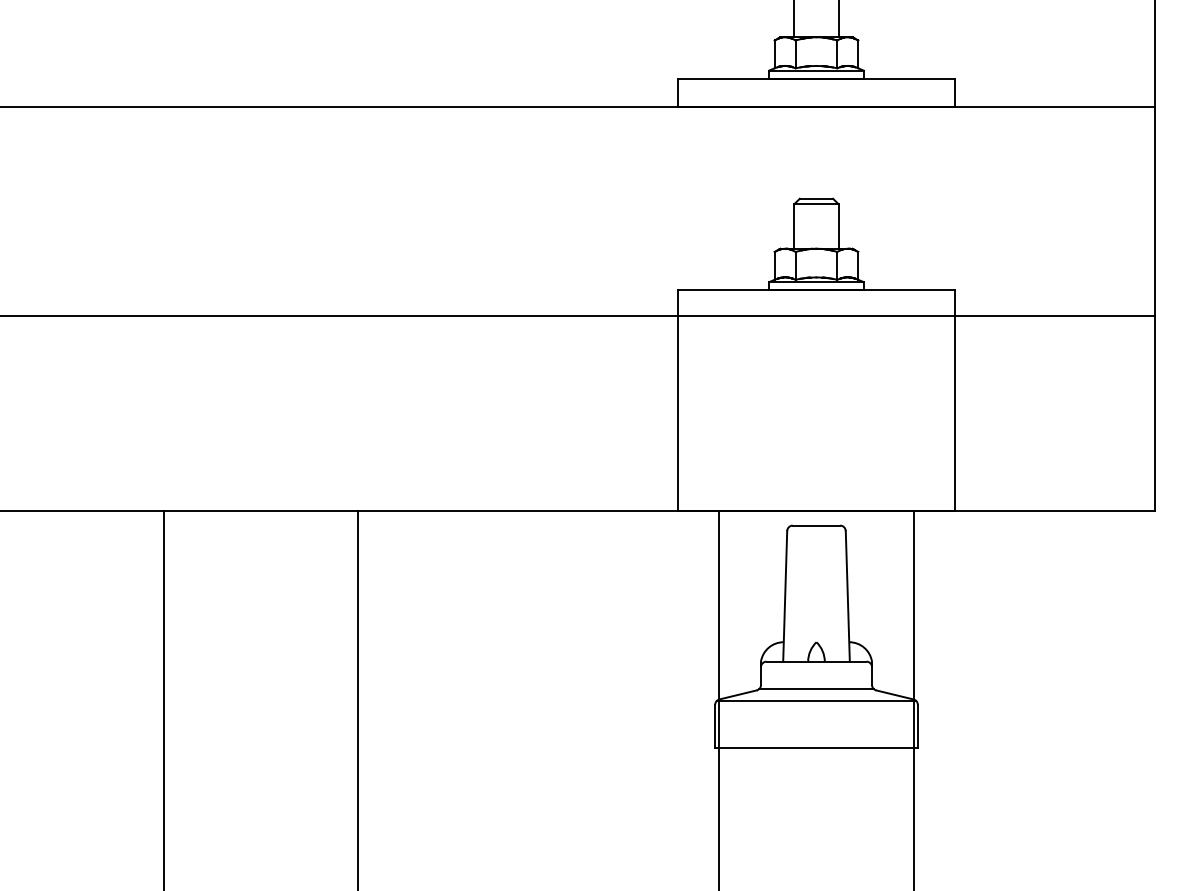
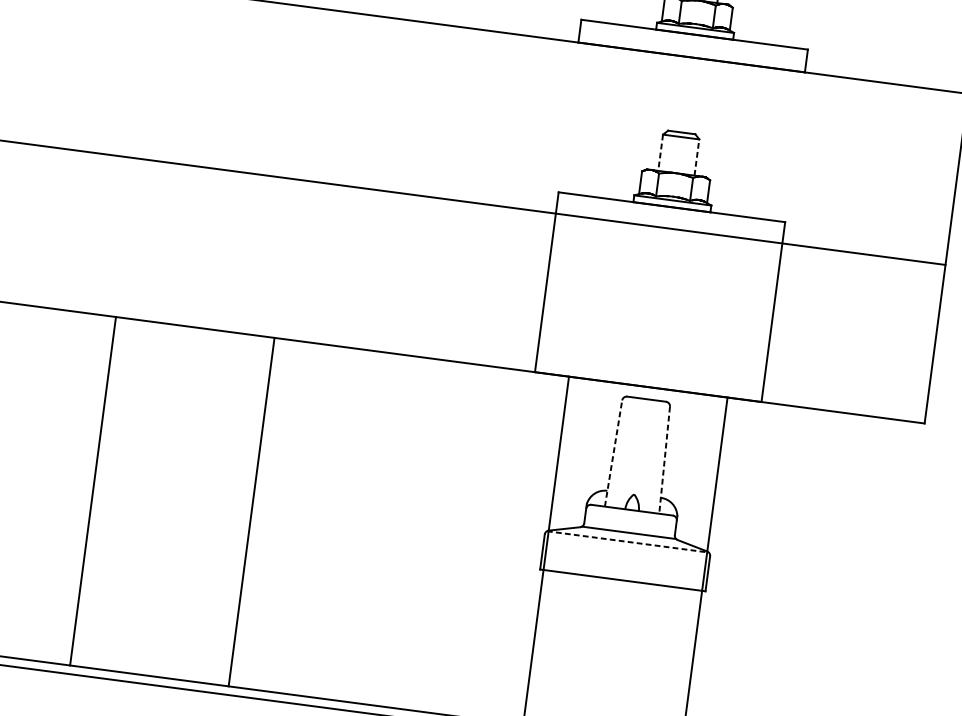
line: (838, 226) -> (696, 157), solid -> dashed
line: (794, 227) -> (660, 153), solid -> dashed
line: (785, 595) -> (613, 452), solid -> dashed
line: (847, 596) -> (664, 460), solid -> dashed
line: (816, 700) -> (627, 541), solid -> dashed

